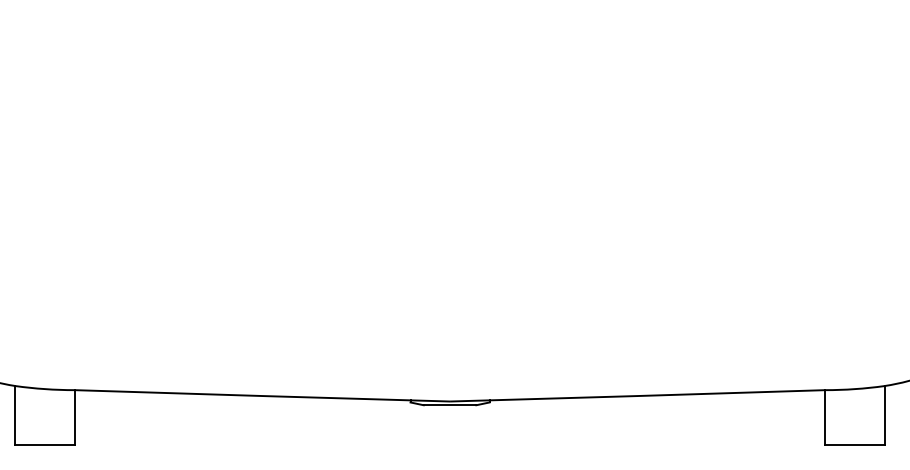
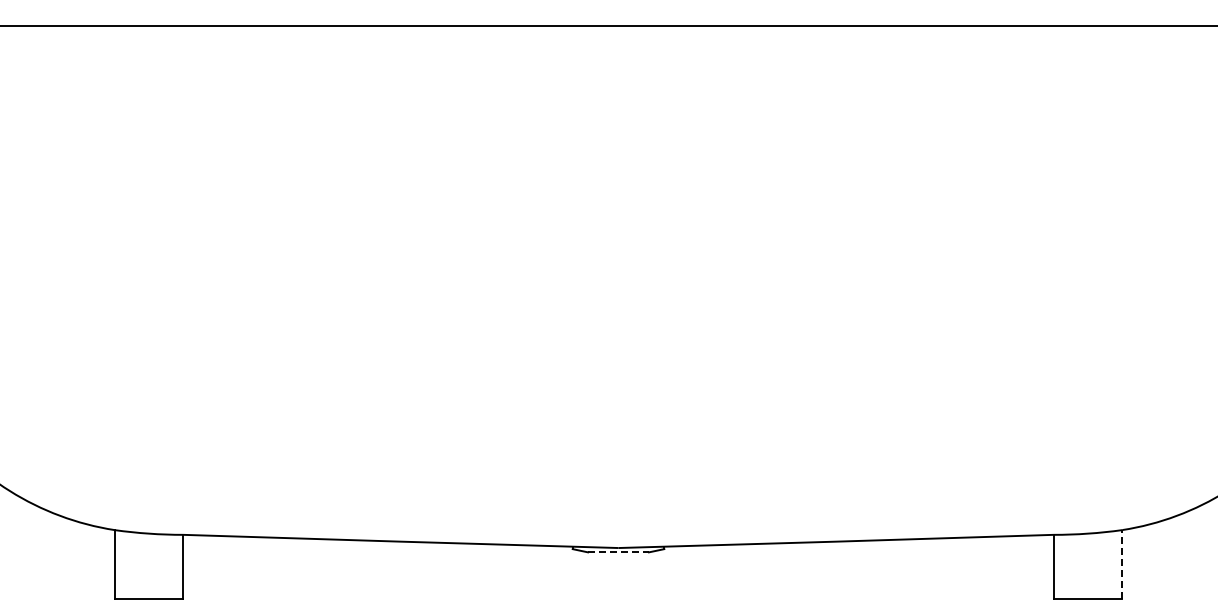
line: (450, 405) -> (619, 552), solid -> dashed
line: (884, 414) -> (1122, 563), solid -> dashed

